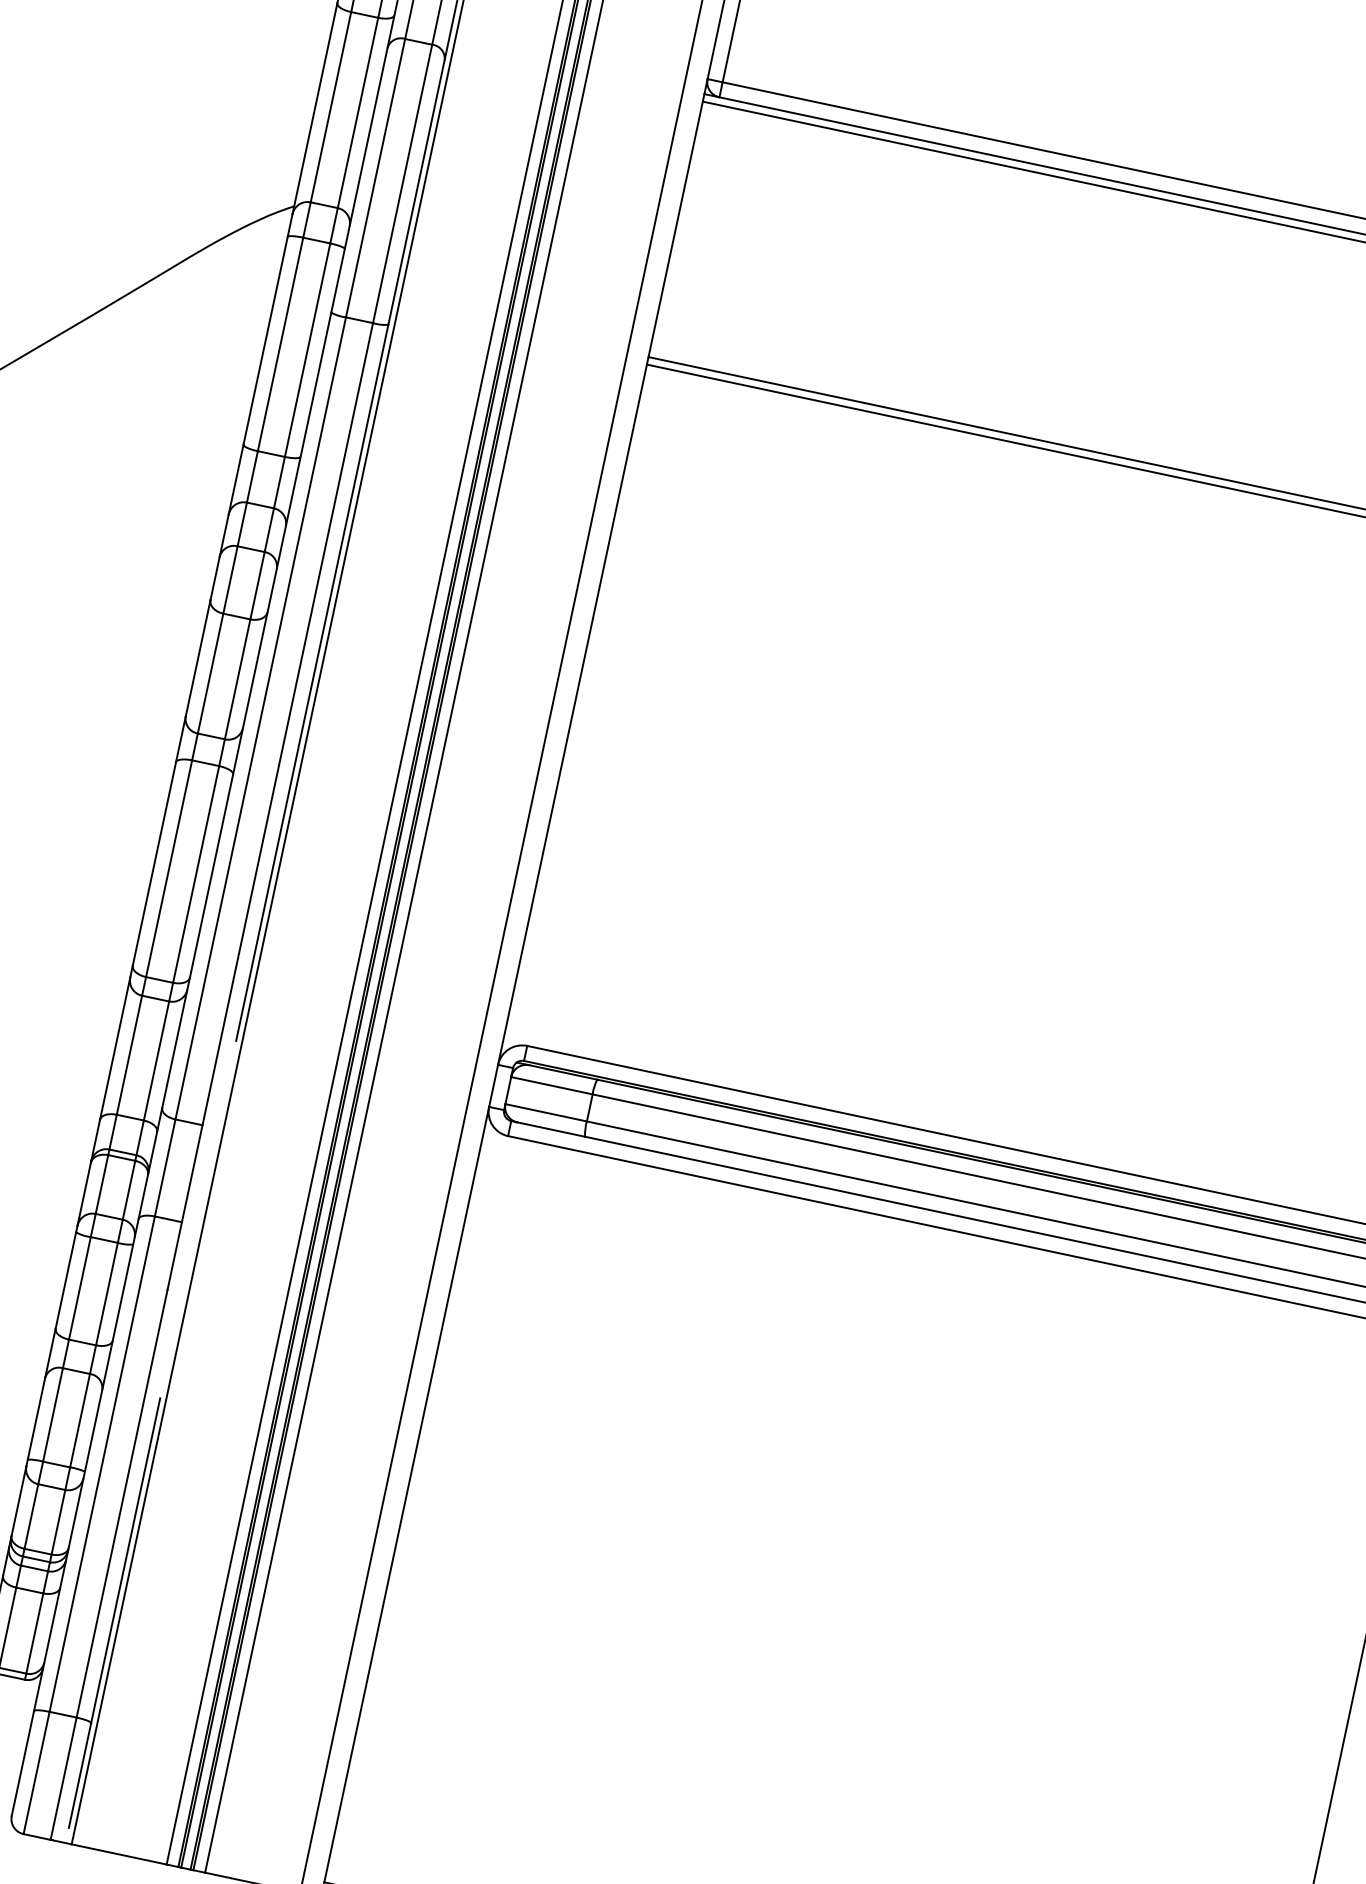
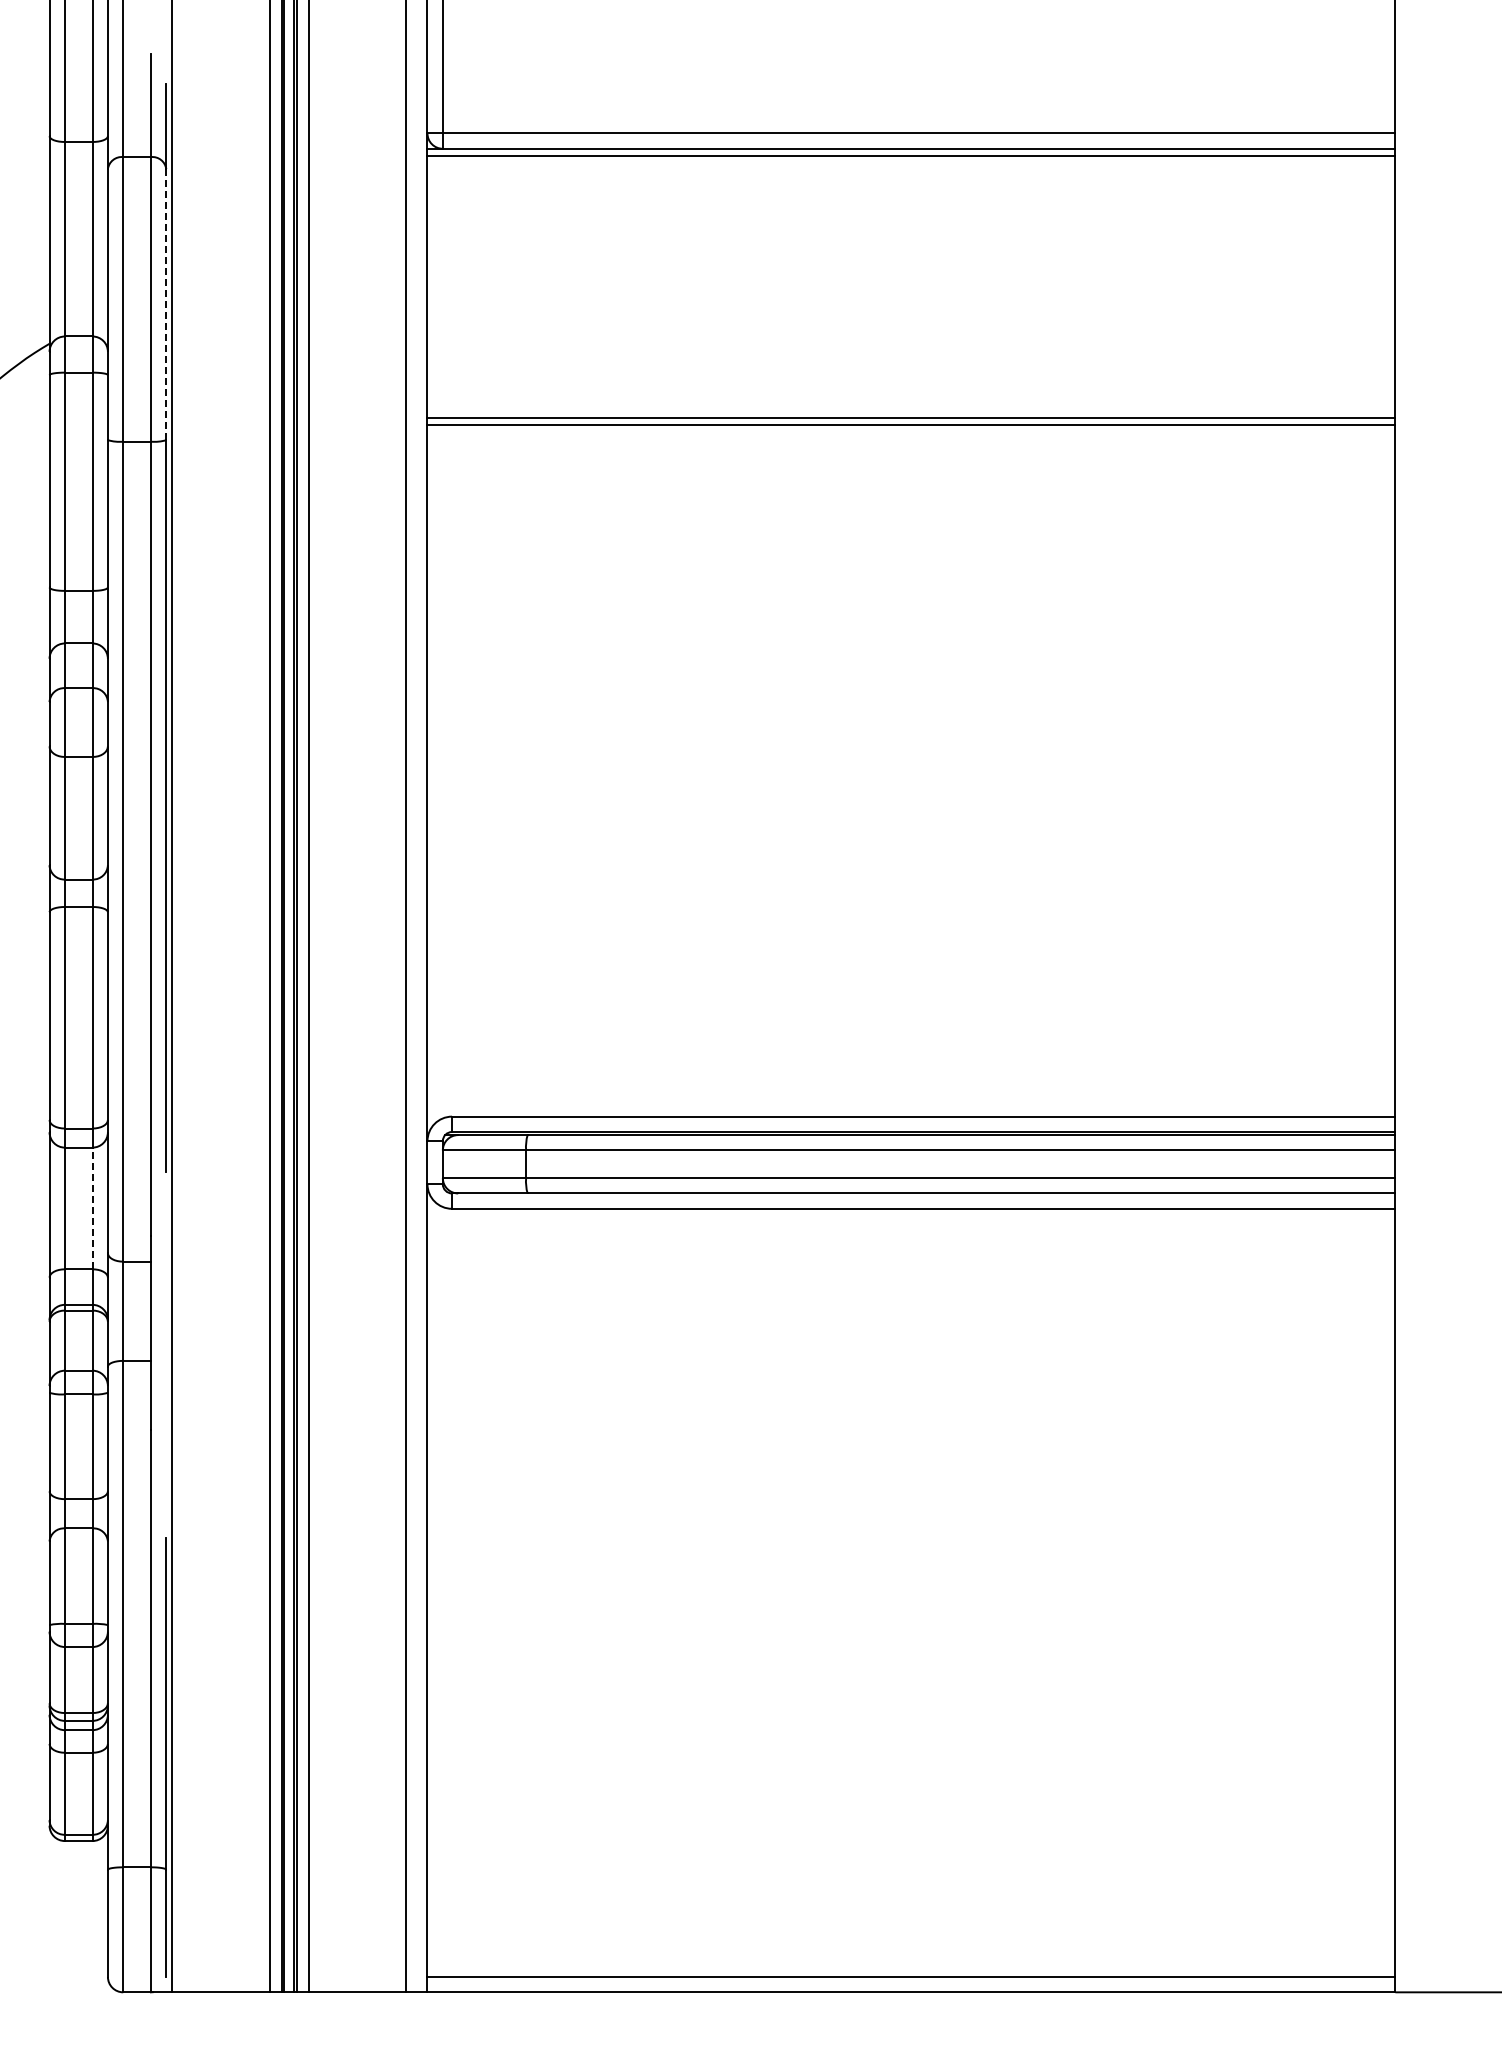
line: (416, 192) -> (166, 304), solid -> dashed
line: (156, 1061) -> (92, 1208), solid -> dashed

